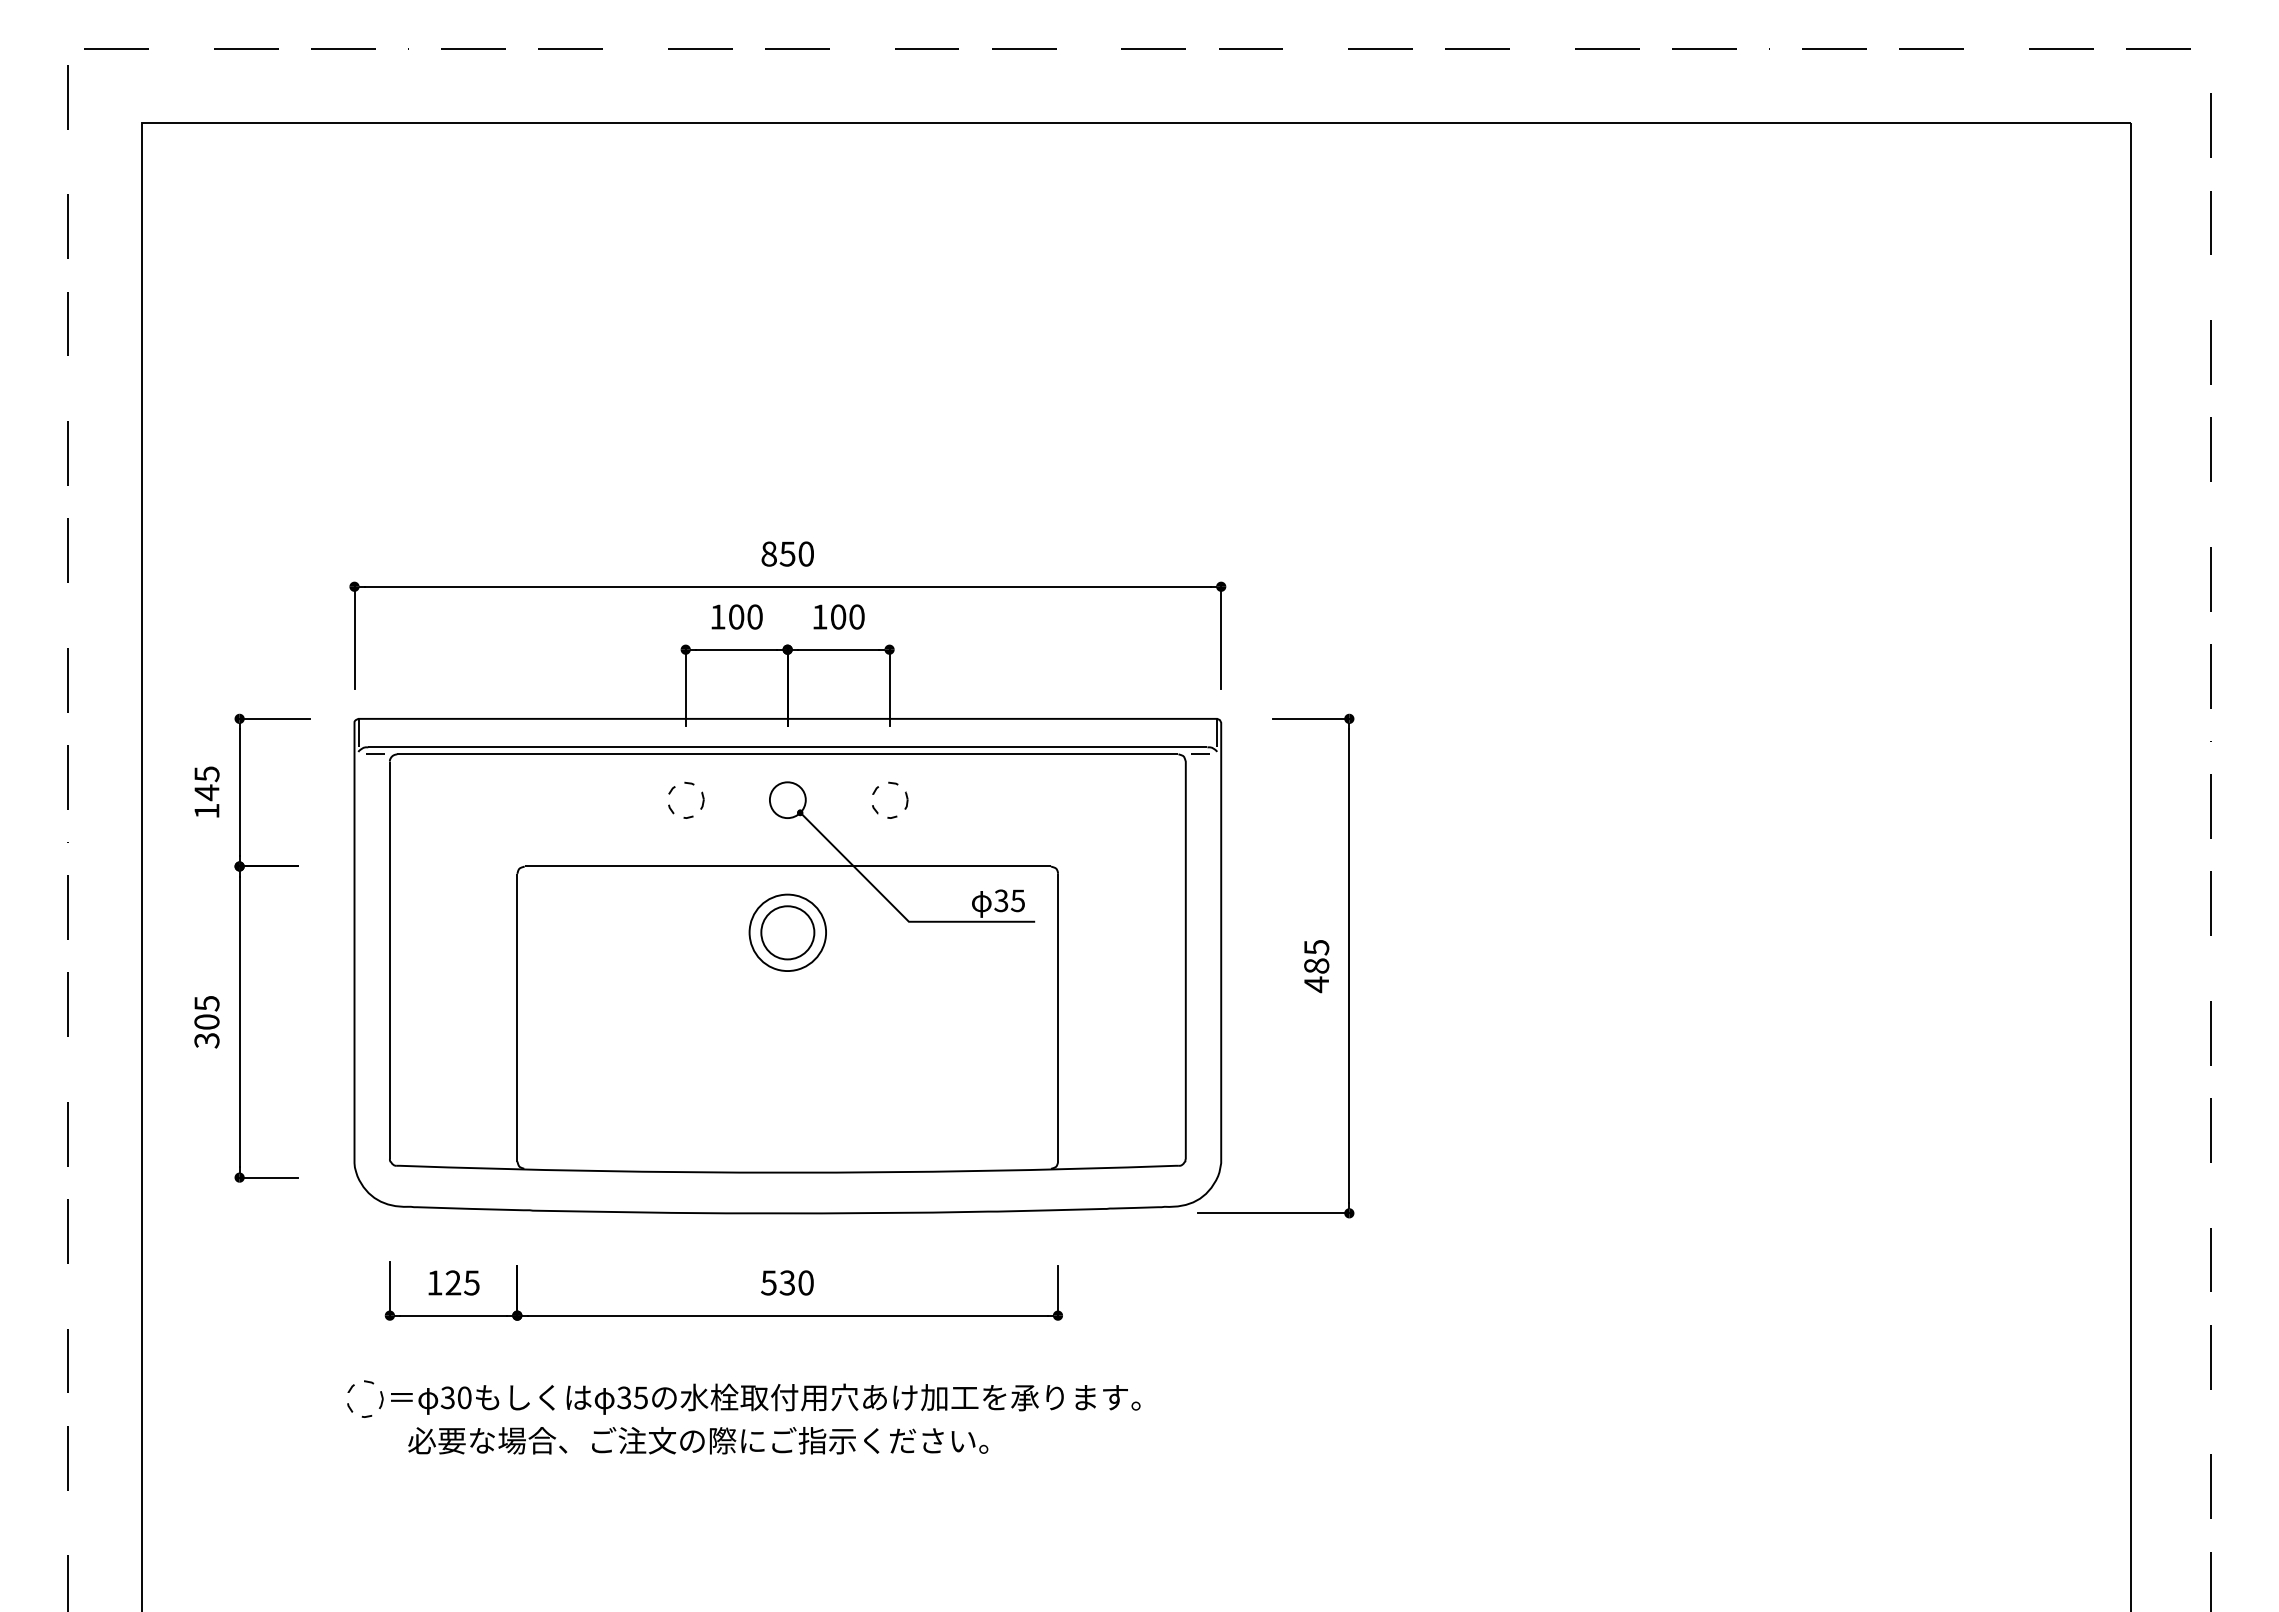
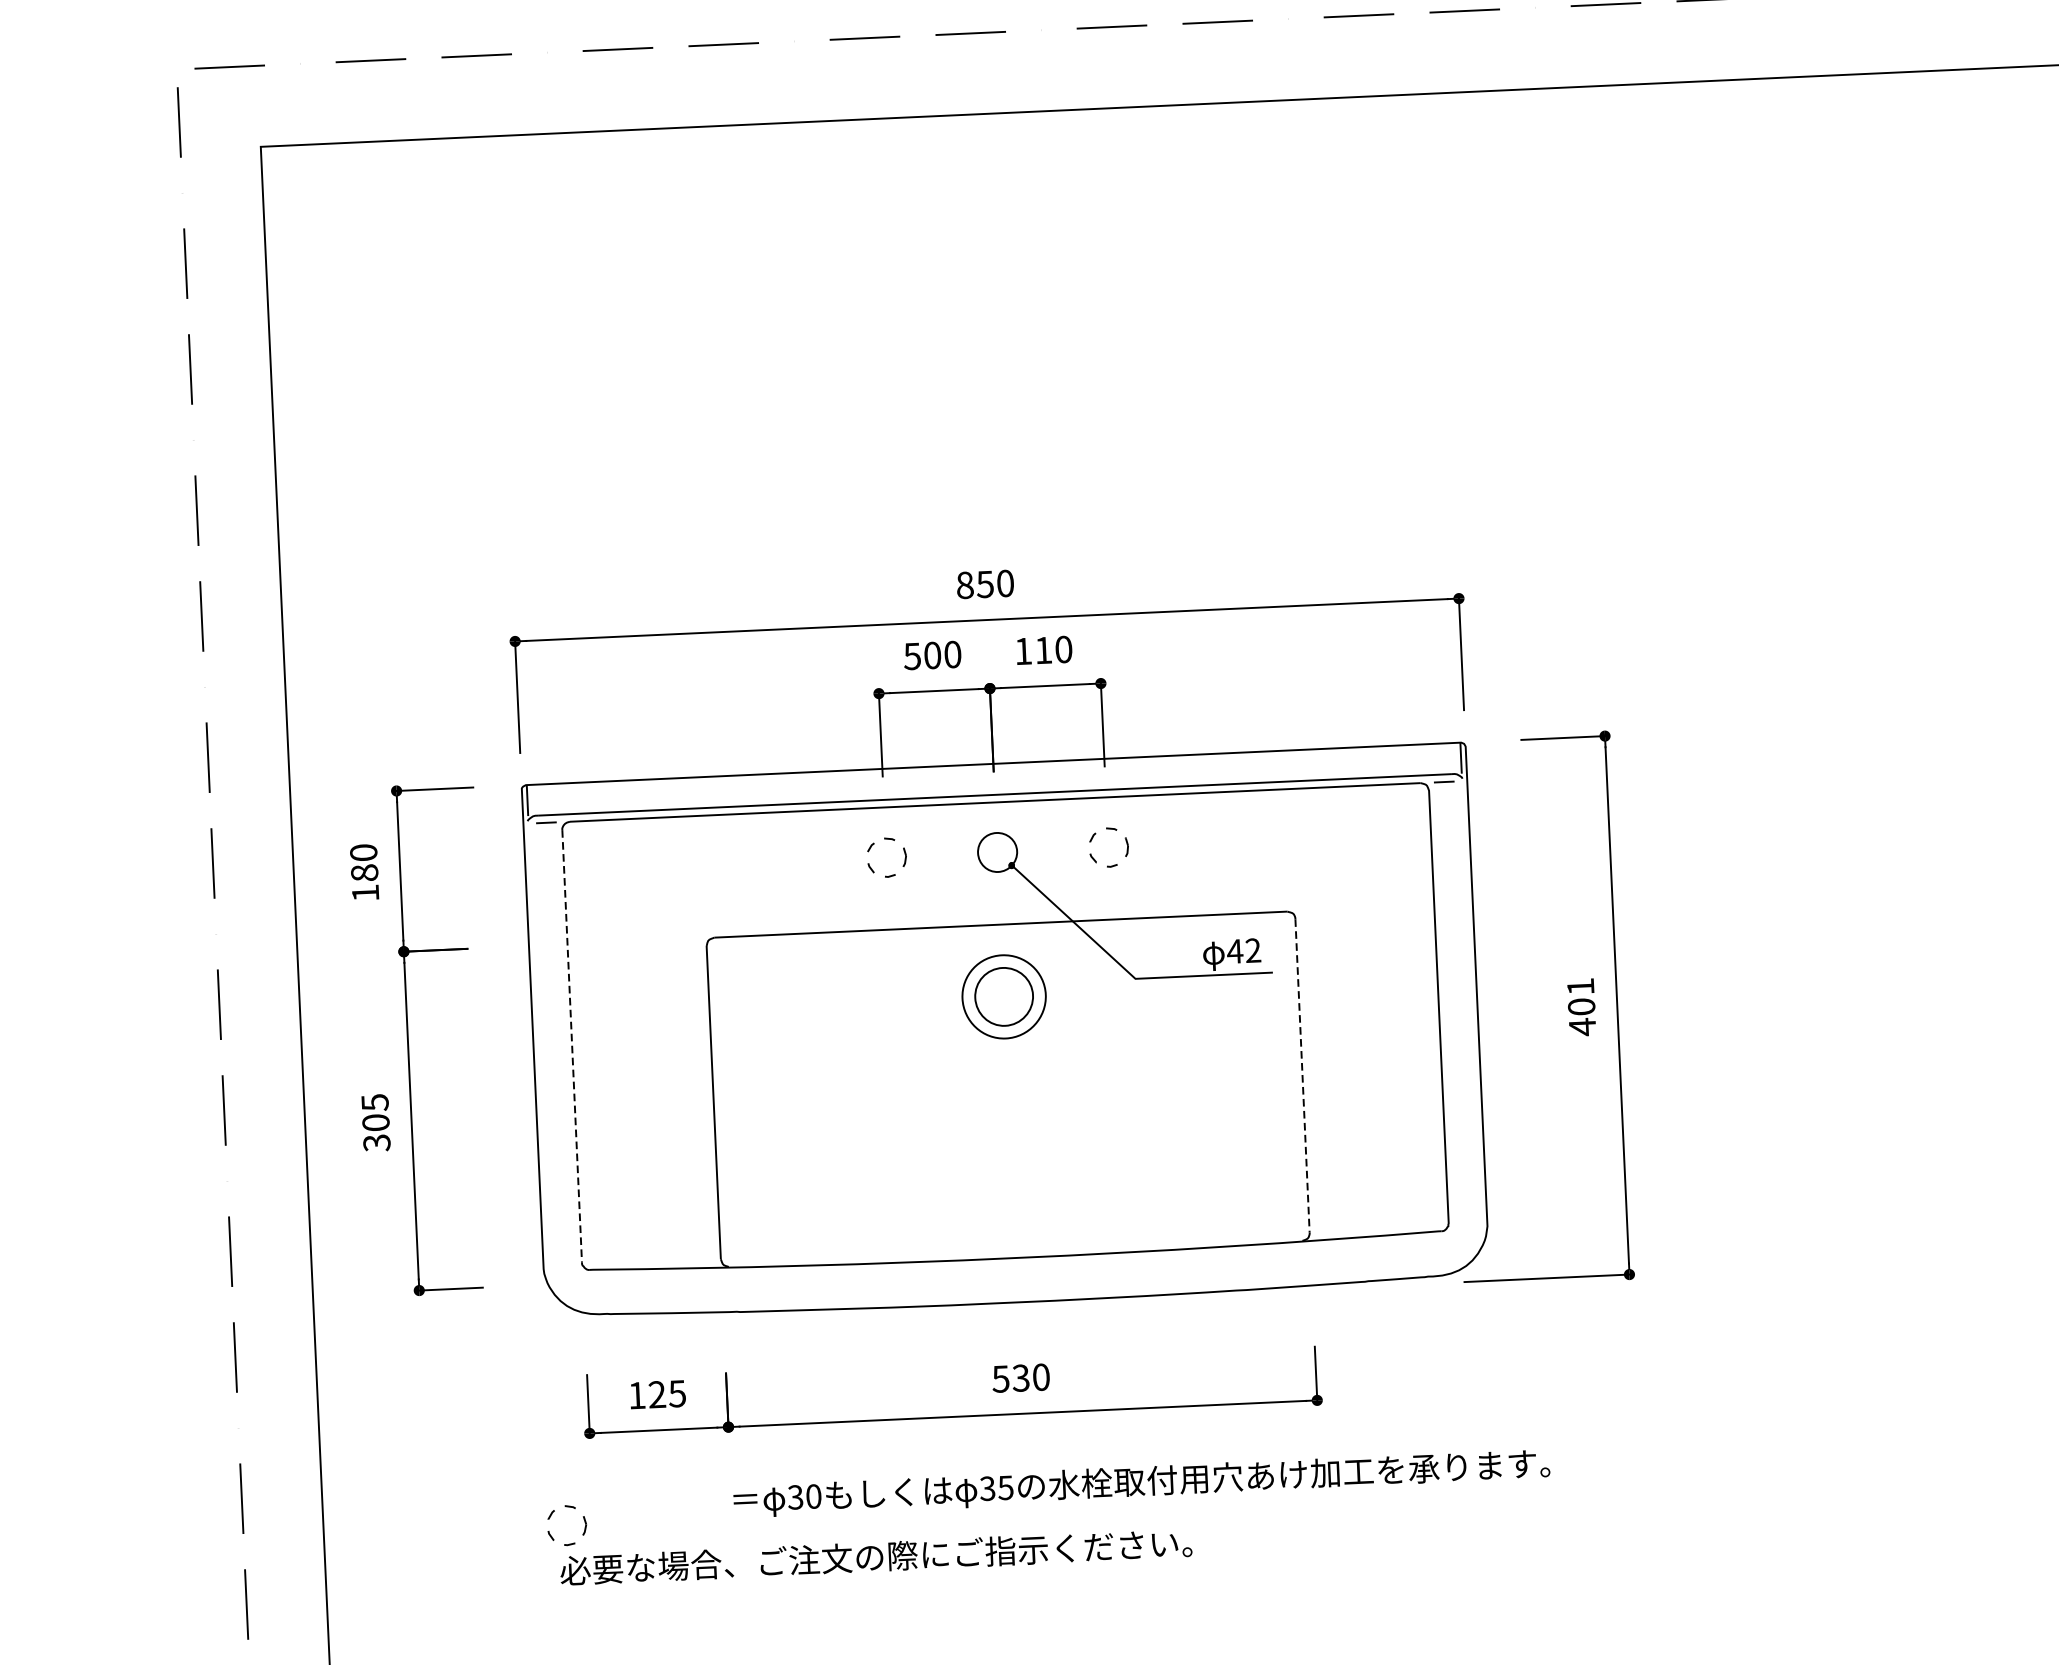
text: (717, 616) -> (911, 655), 100 -> 500
text: (838, 616) -> (1043, 649), 100 -> 110
text: (206, 783) -> (363, 863), 145 -> 180
text: (1008, 900) -> (1242, 950), 35 -> 42
text: (1316, 956) -> (1581, 996), 485 -> 401
line: (389, 960) -> (571, 1046), solid -> dashed
line: (1057, 1017) -> (1301, 1075), solid -> dashed
text: (765, 1398) -> (1141, 1482), moved
text: (698, 1440) -> (876, 1556), moved

